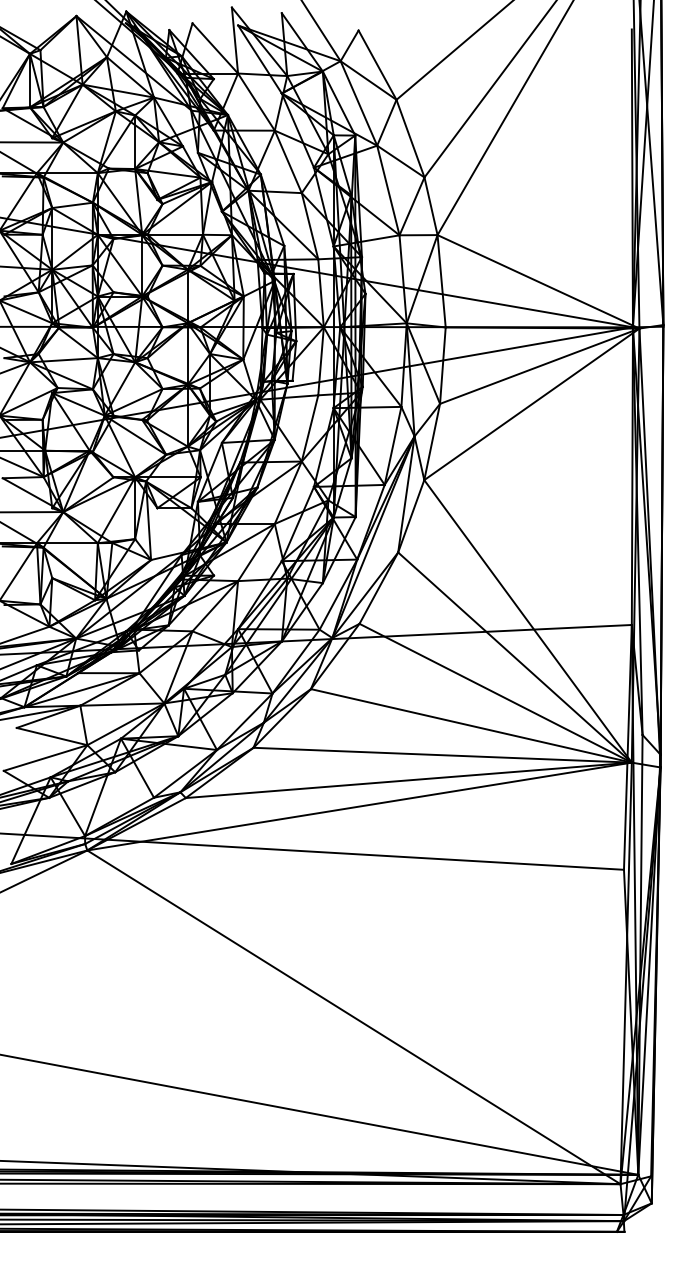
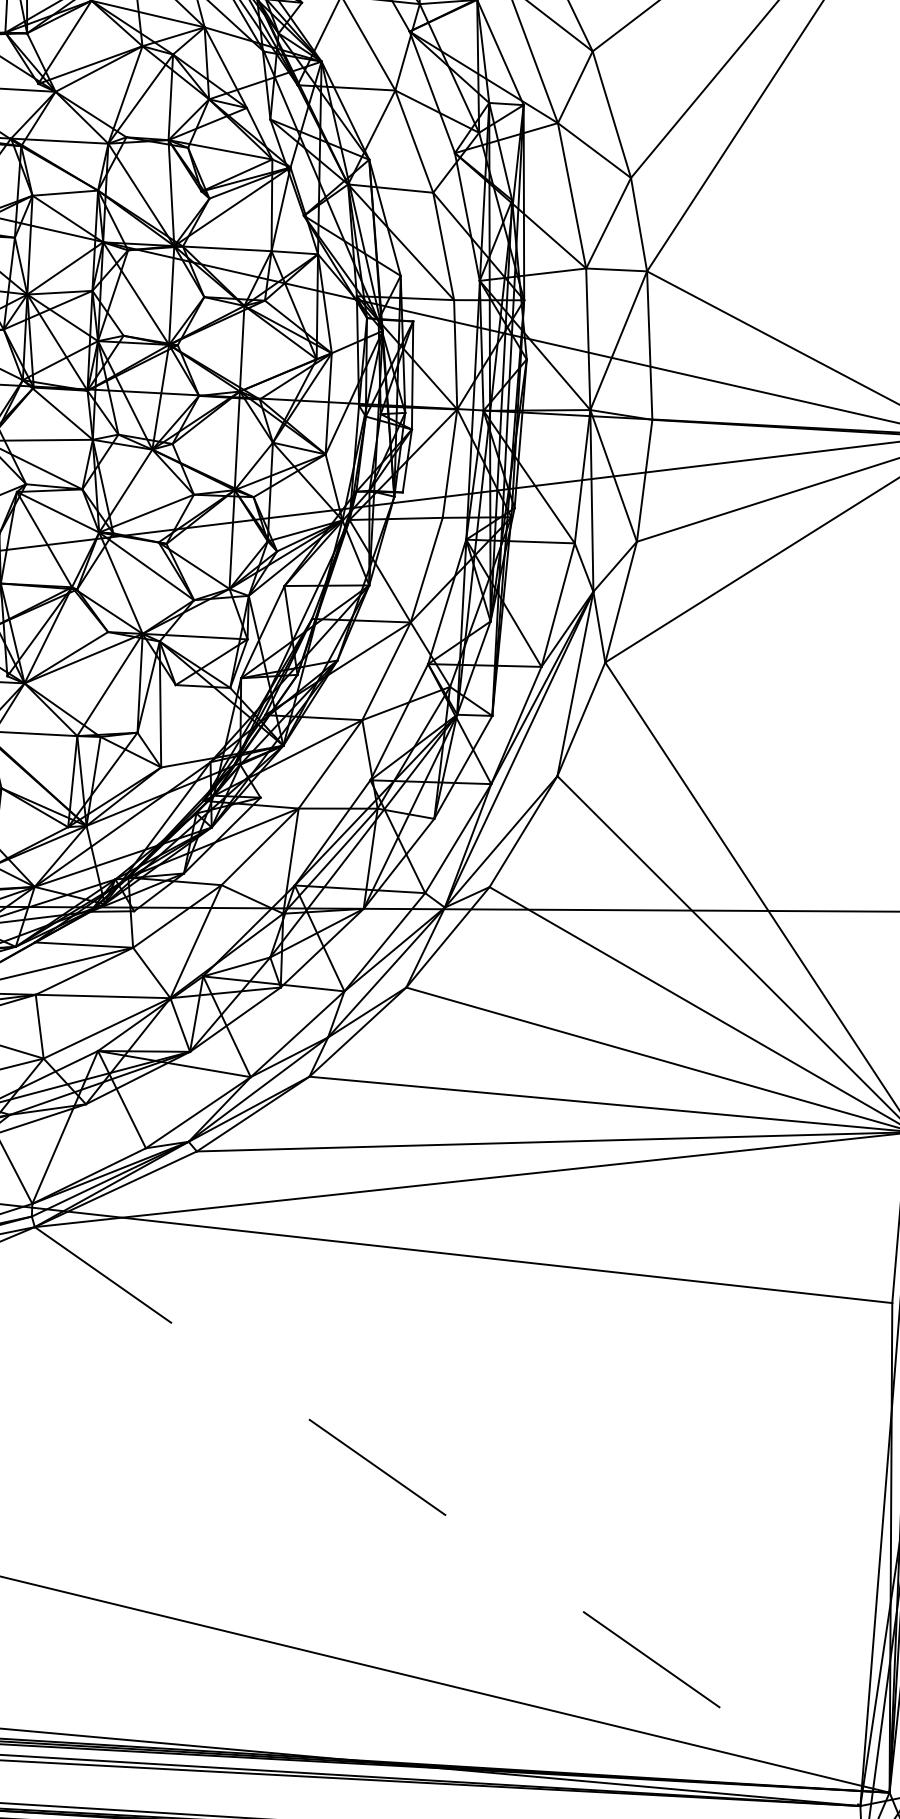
line: (354, 1017) -> (448, 1516), solid -> dashed

